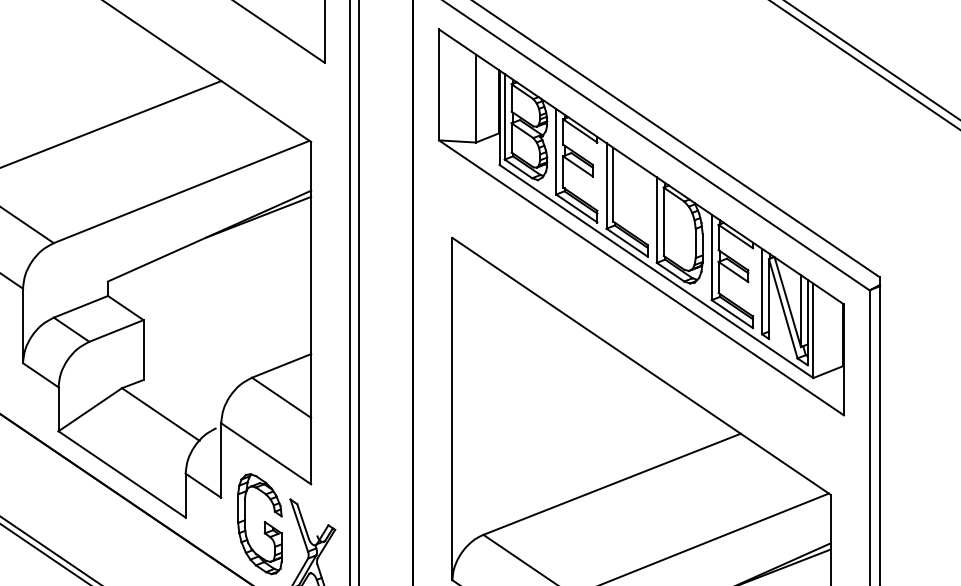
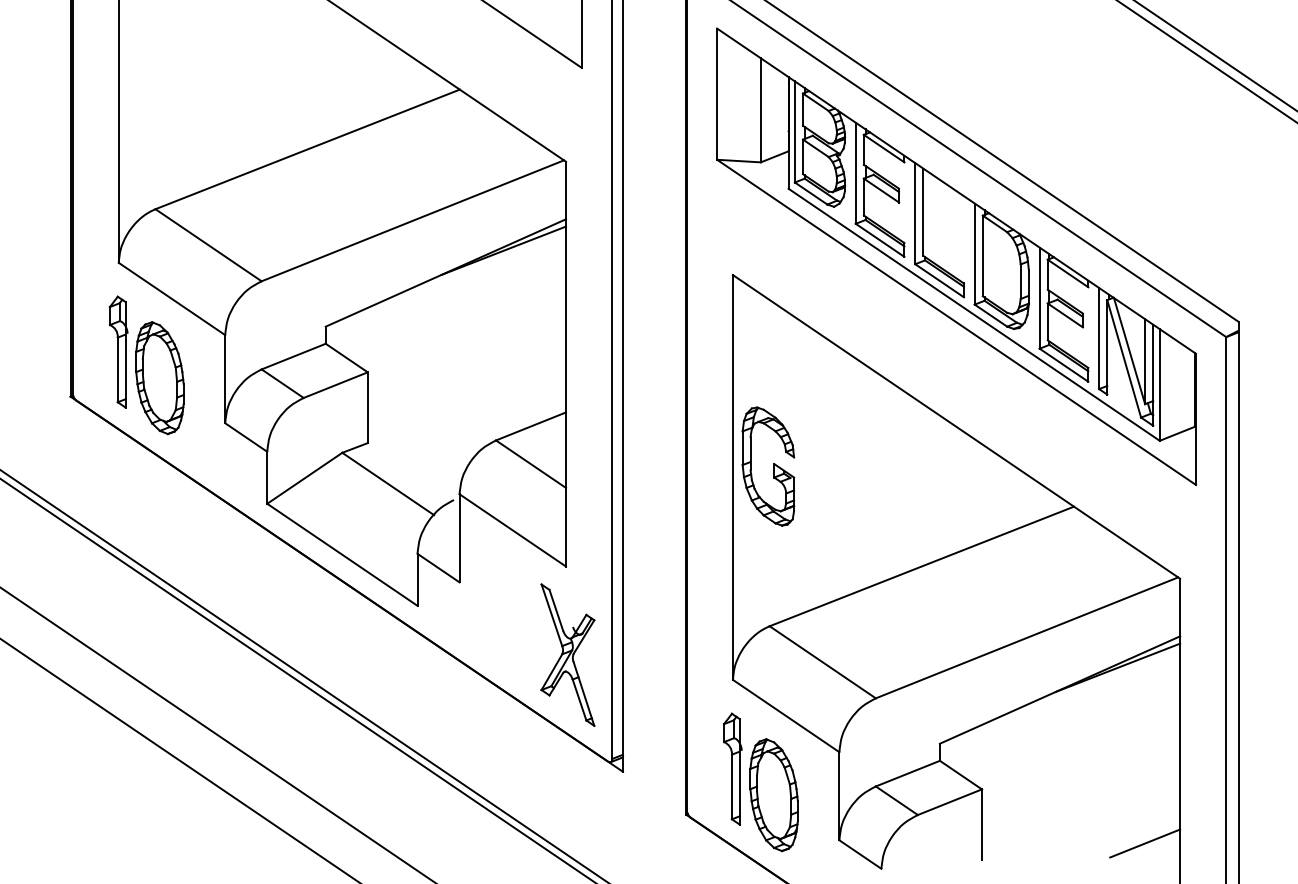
part: (260, 524) -> (768, 466), moved

